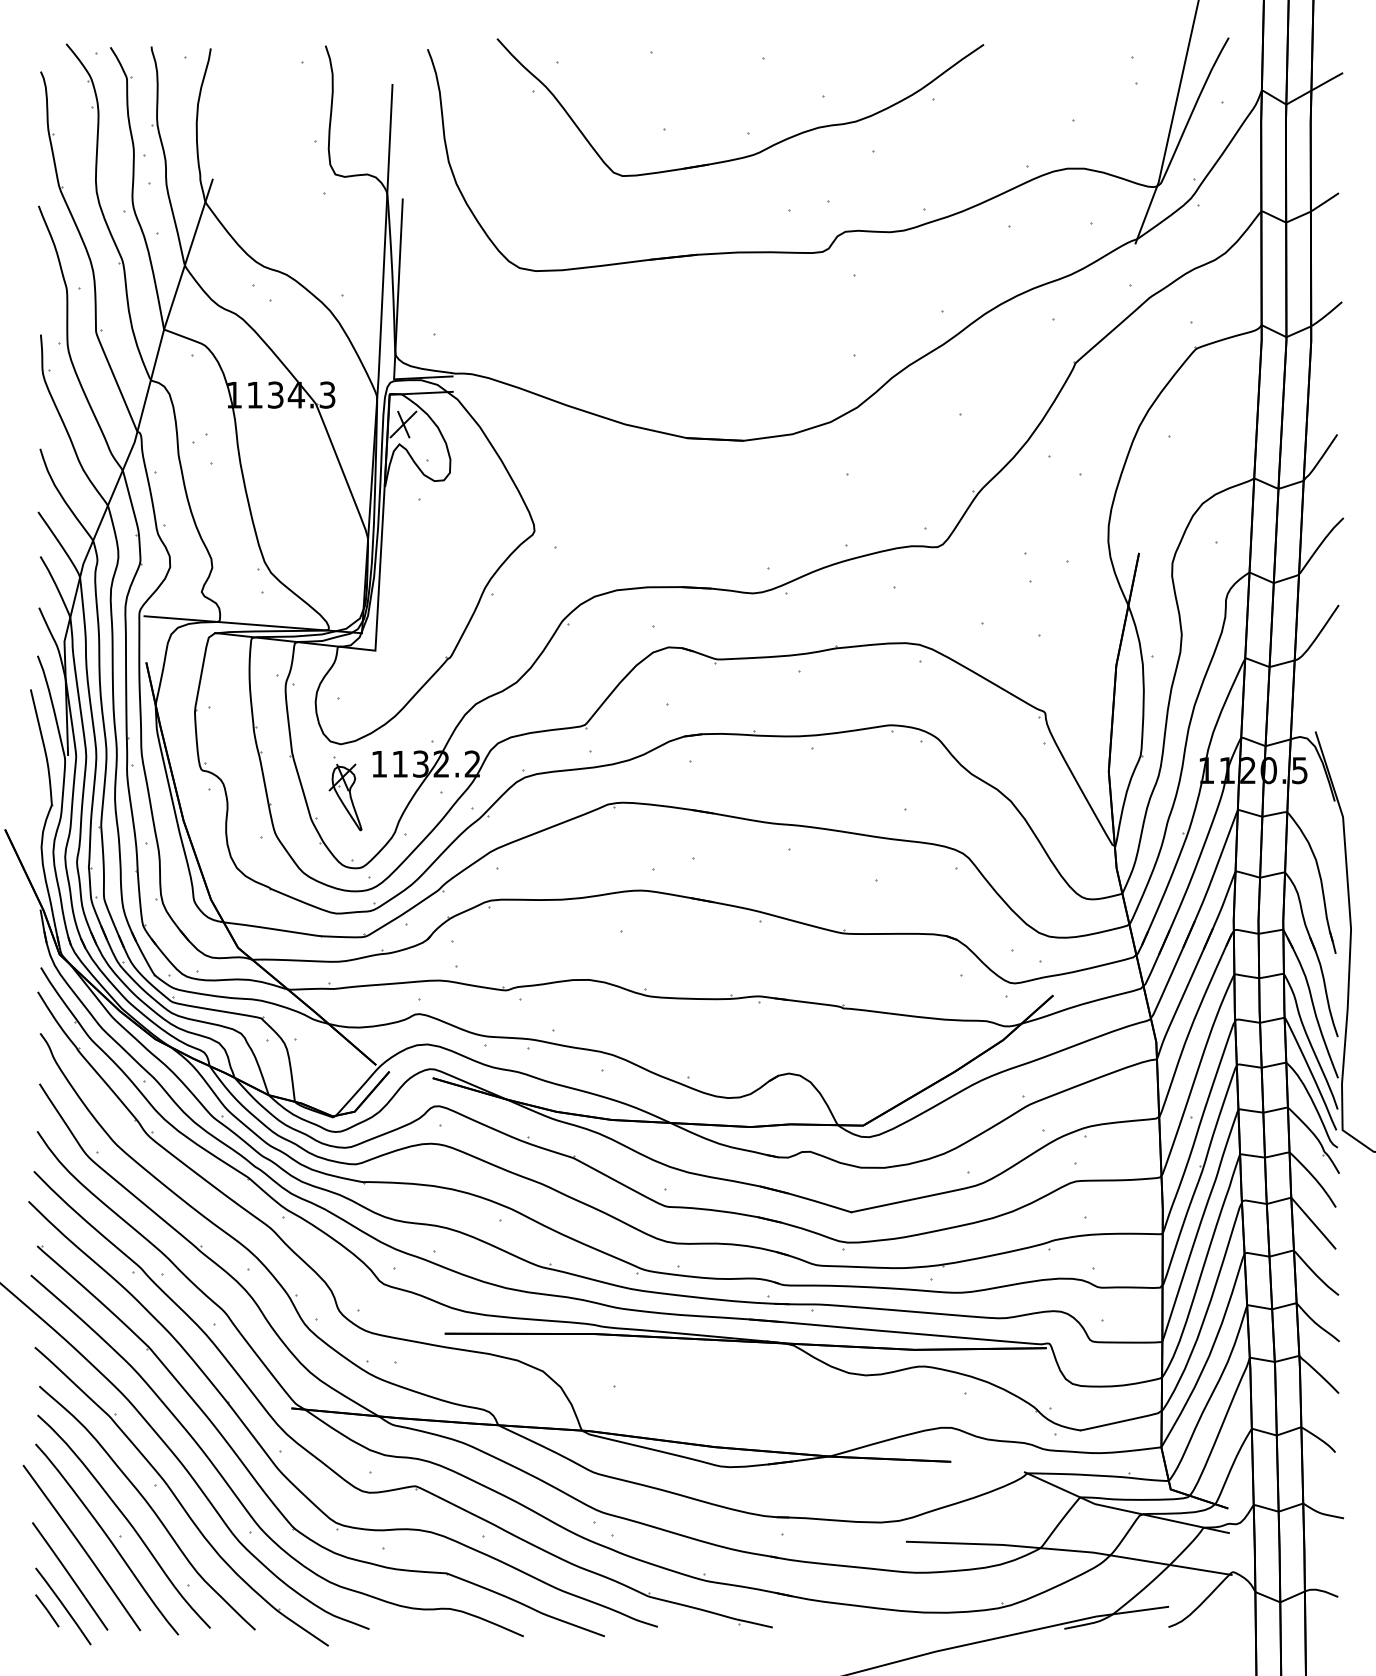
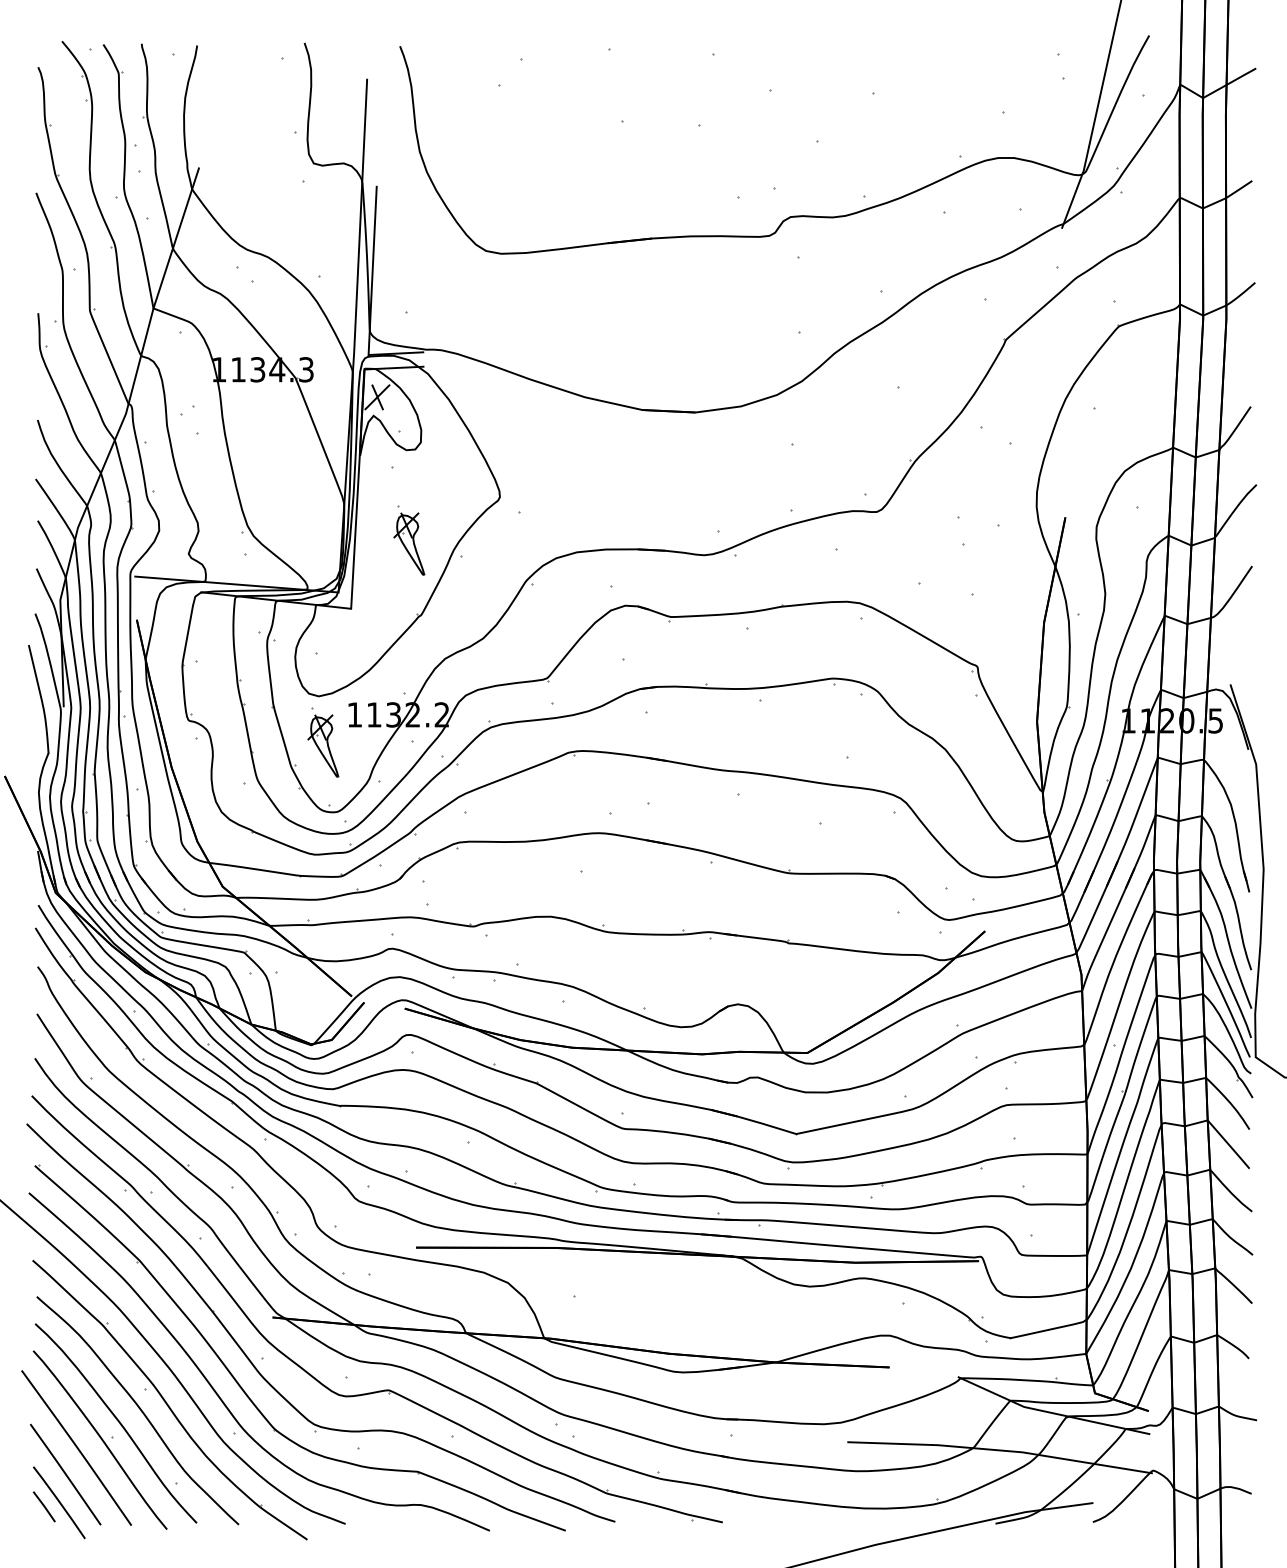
part: (761, 149) -> (712, 140), removed
part: (437, 577) -> (409, 540), added

